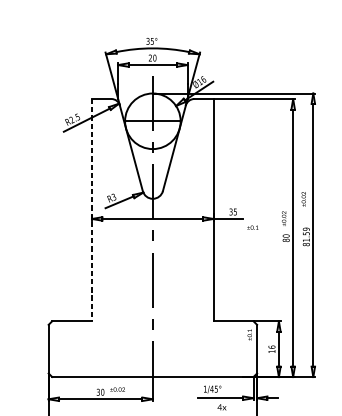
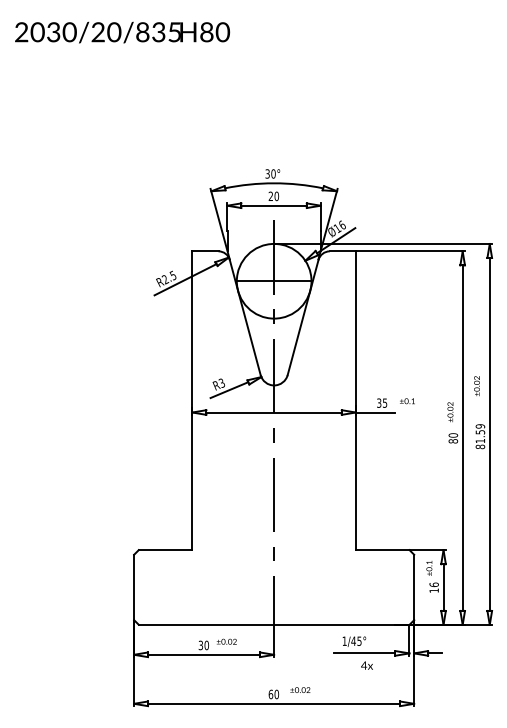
text: (152, 41) -> (273, 173), 35° -> 30°
line: (92, 210) -> (192, 401), dashed -> solid
text: (252, 227) -> (407, 401), moved
text: (249, 335) -> (429, 568), moved

